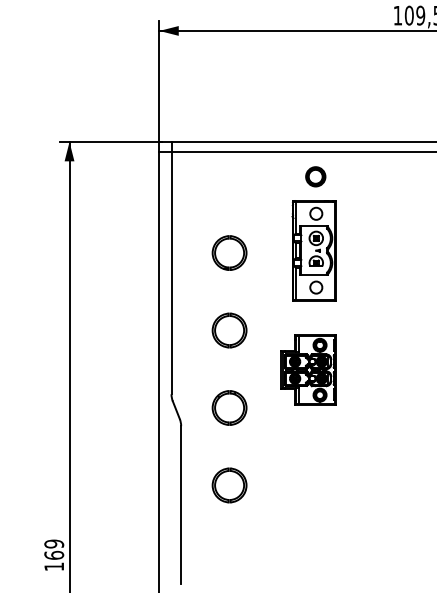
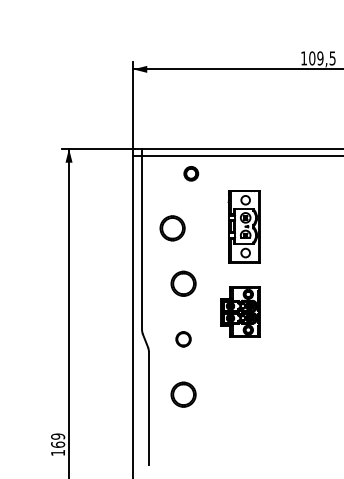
part: (316, 176) -> (191, 173), moved
part: (229, 253) -> (172, 228), moved
part: (229, 408) -> (183, 339), size x0.6

